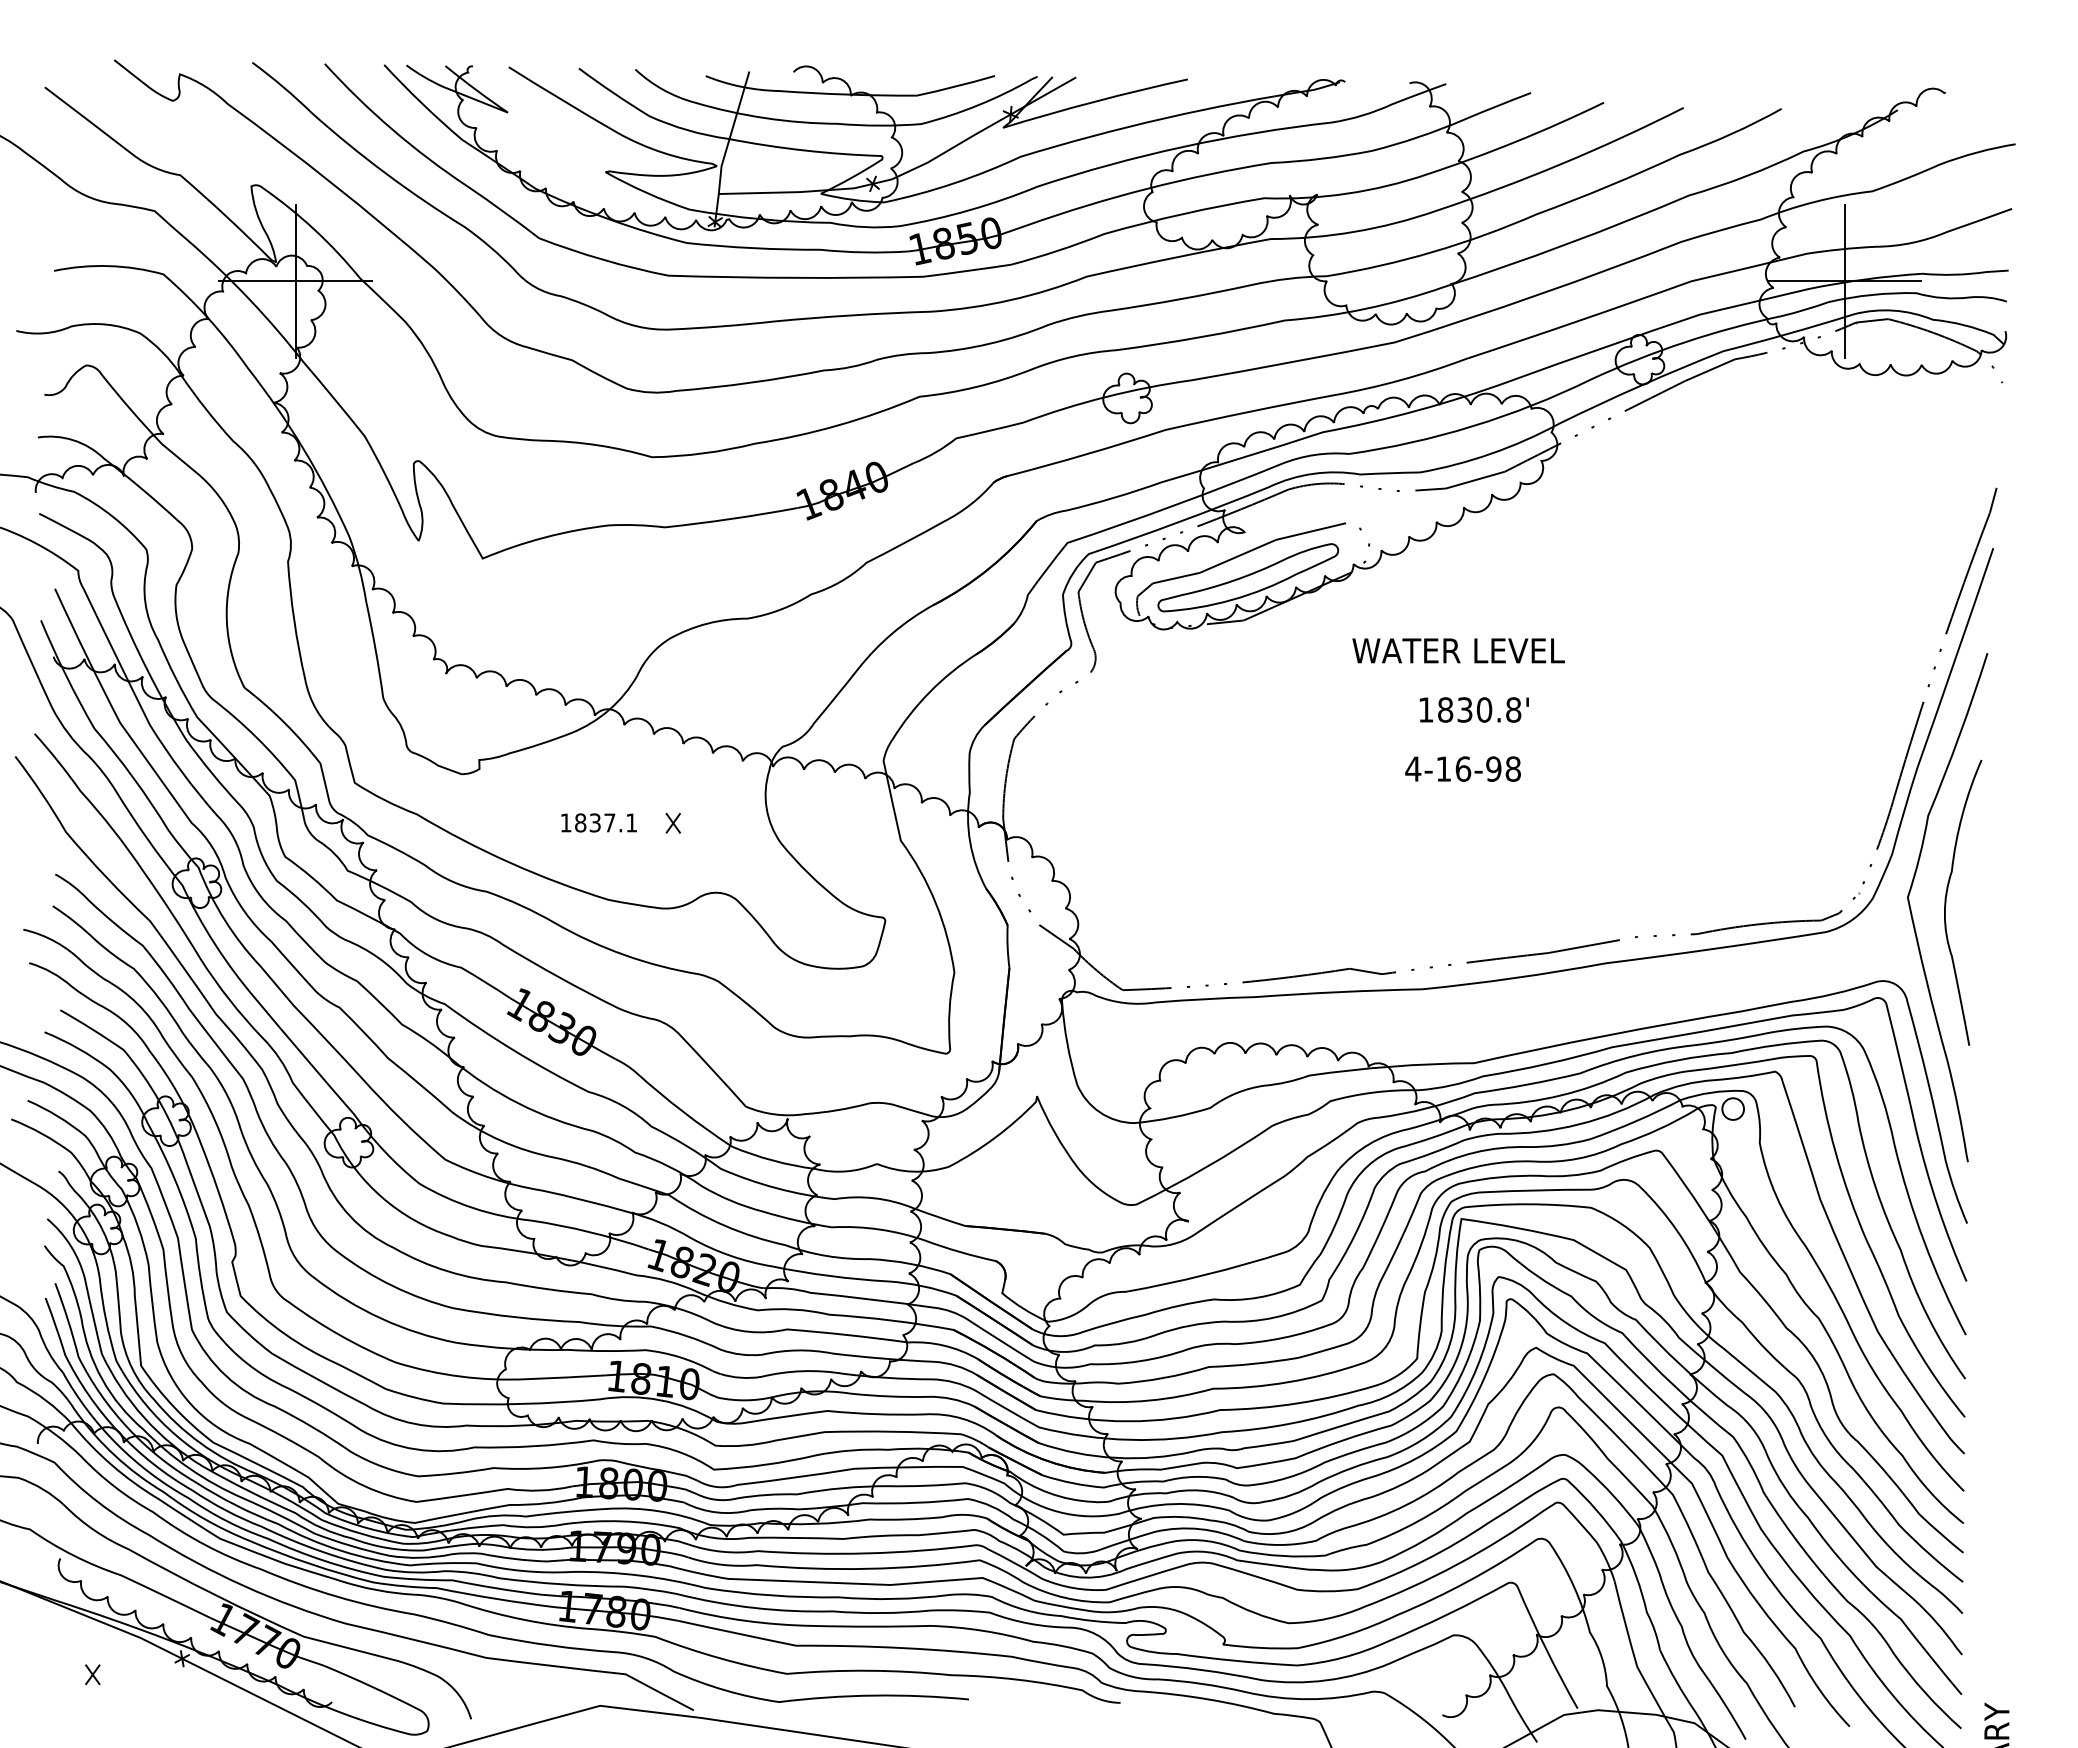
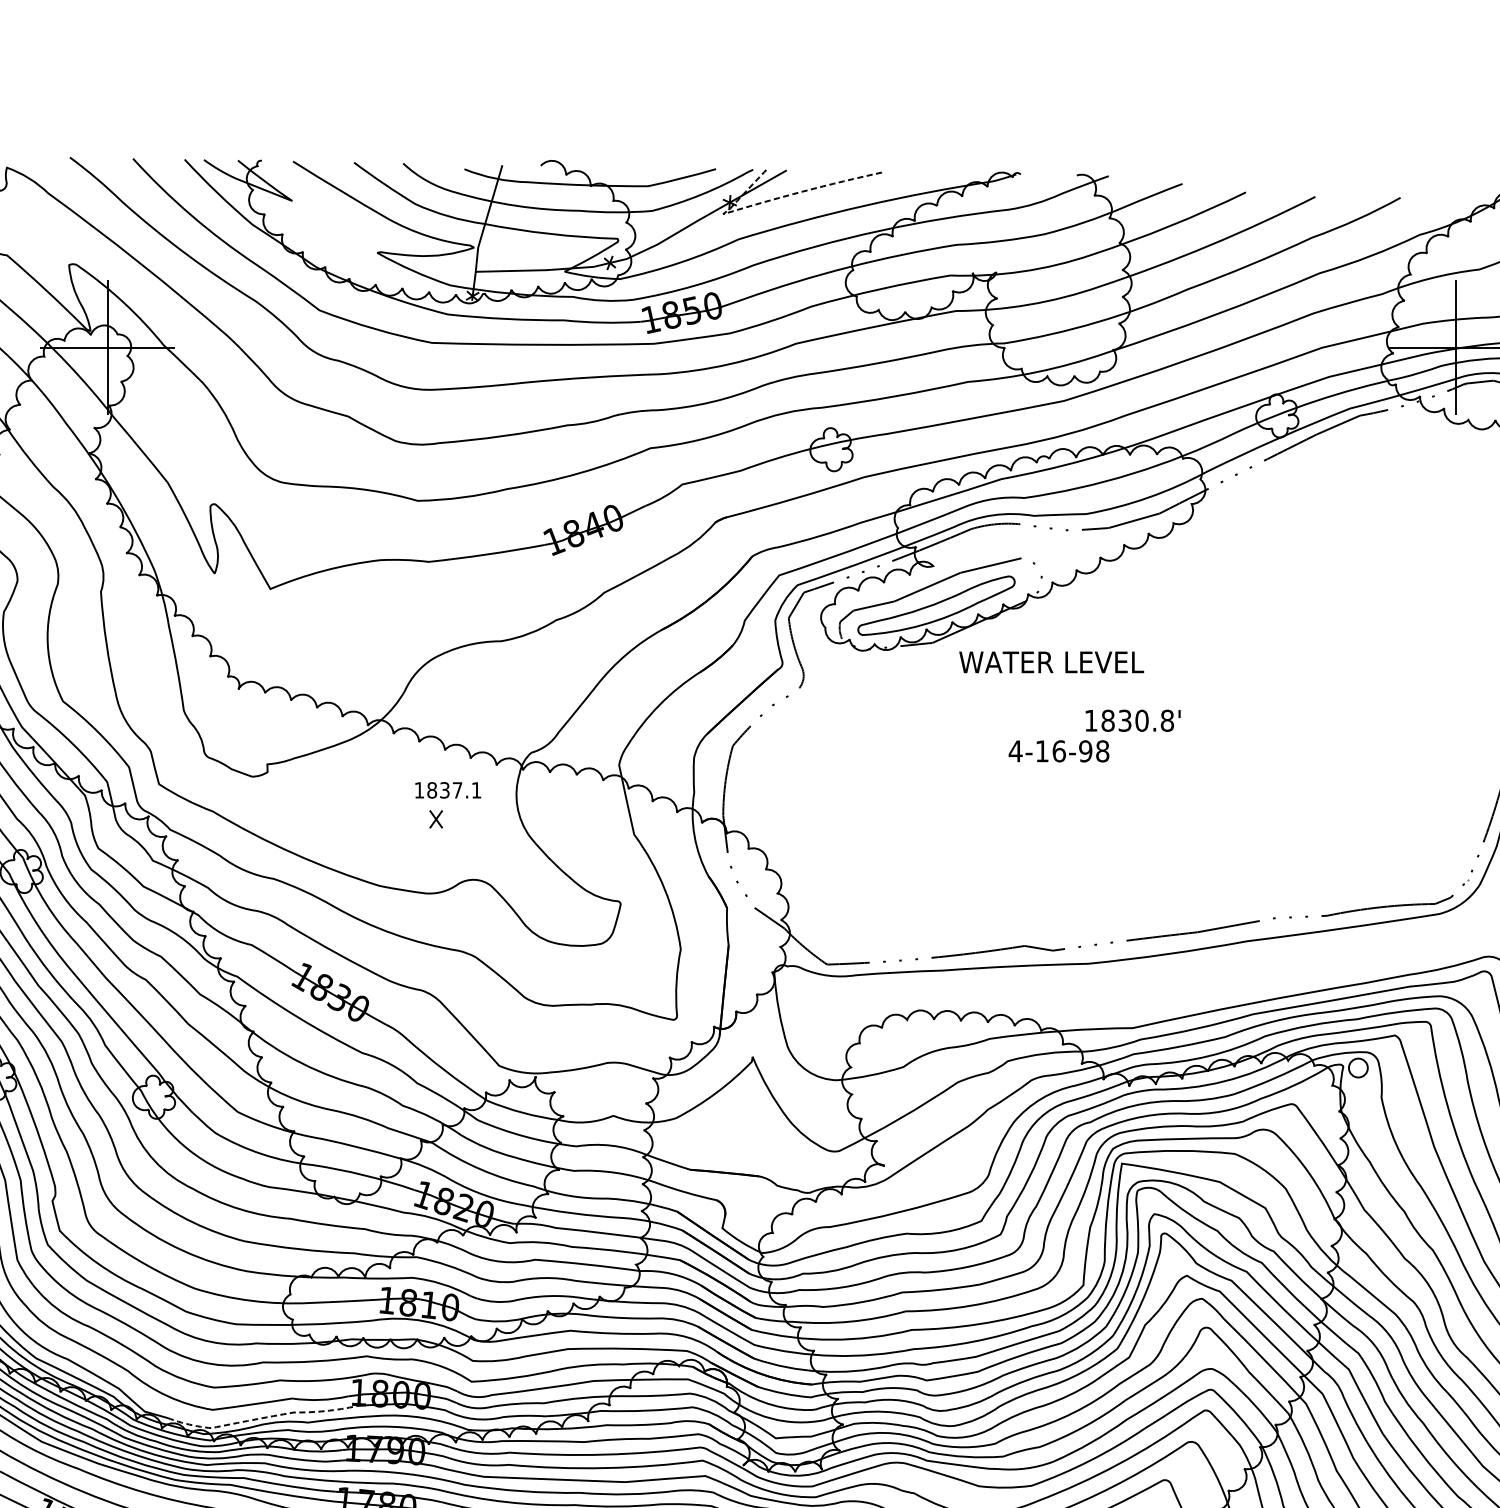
line: (1057, 111) -> (770, 200), solid -> dashed
text: (1458, 650) -> (1051, 662), moved
text: (1462, 768) -> (1058, 750), moved
text: (598, 822) -> (447, 789), moved
line: (473, 1511) -> (262, 1418), solid -> dashed

